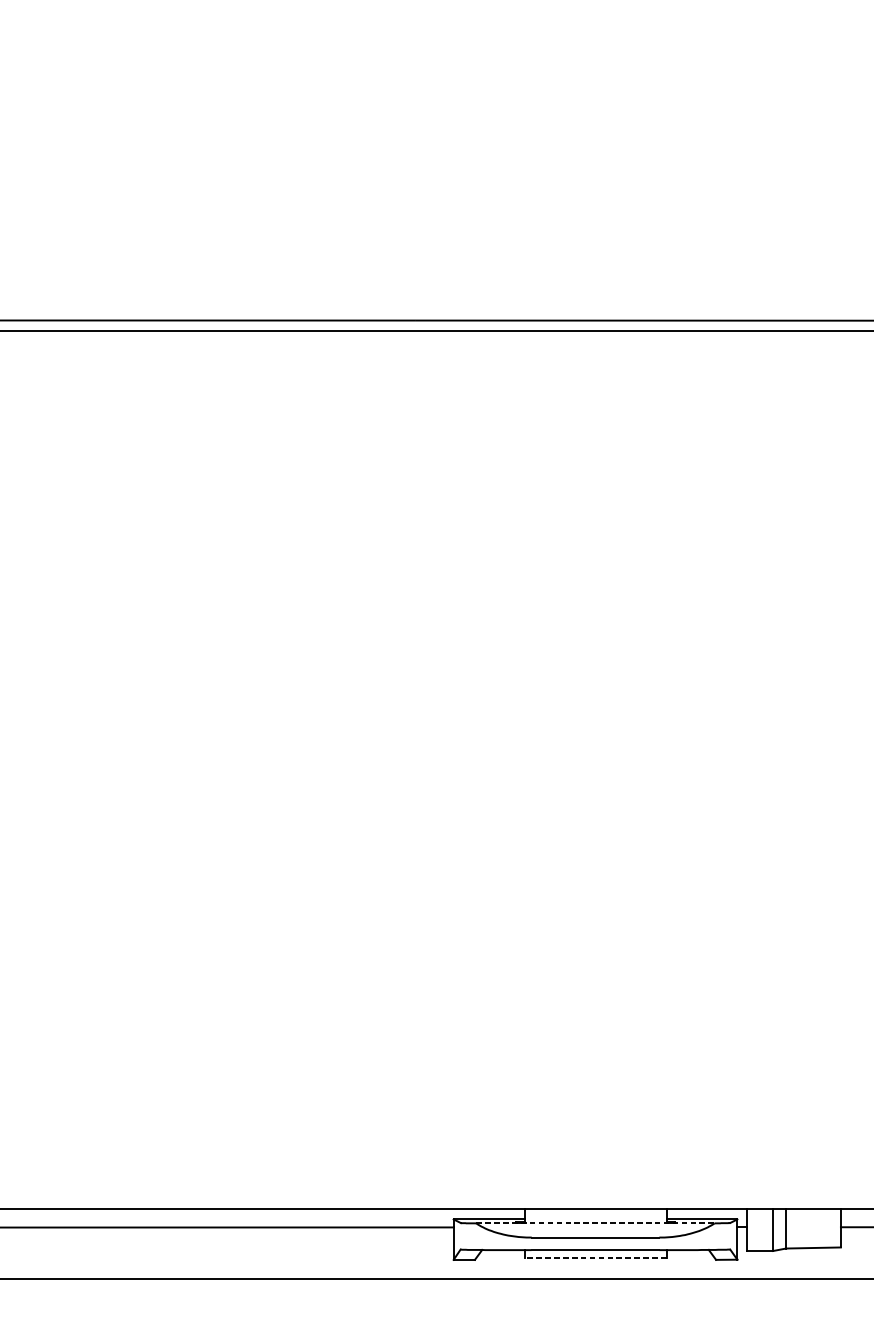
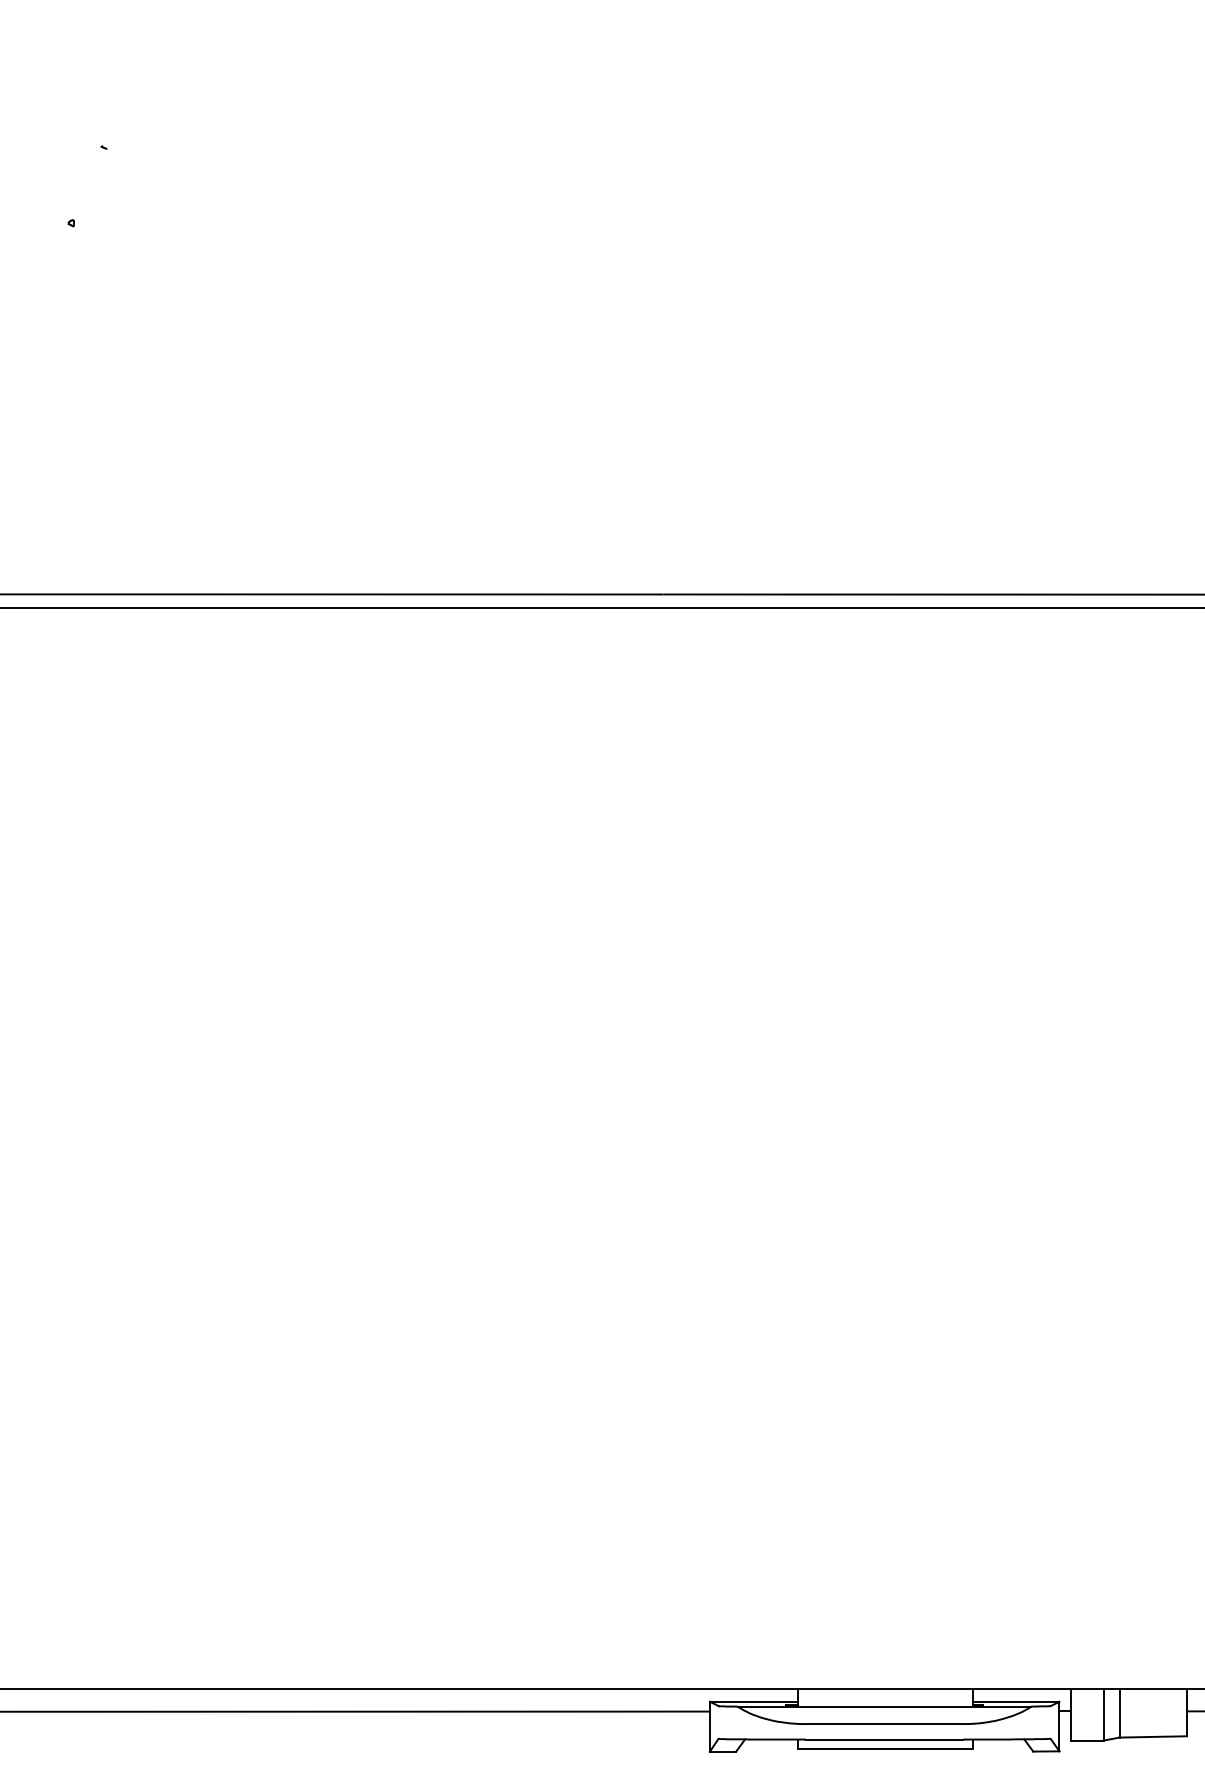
line: (595, 1223) -> (884, 1706), dashed -> solid
line: (595, 1258) -> (884, 1749), dashed -> solid

